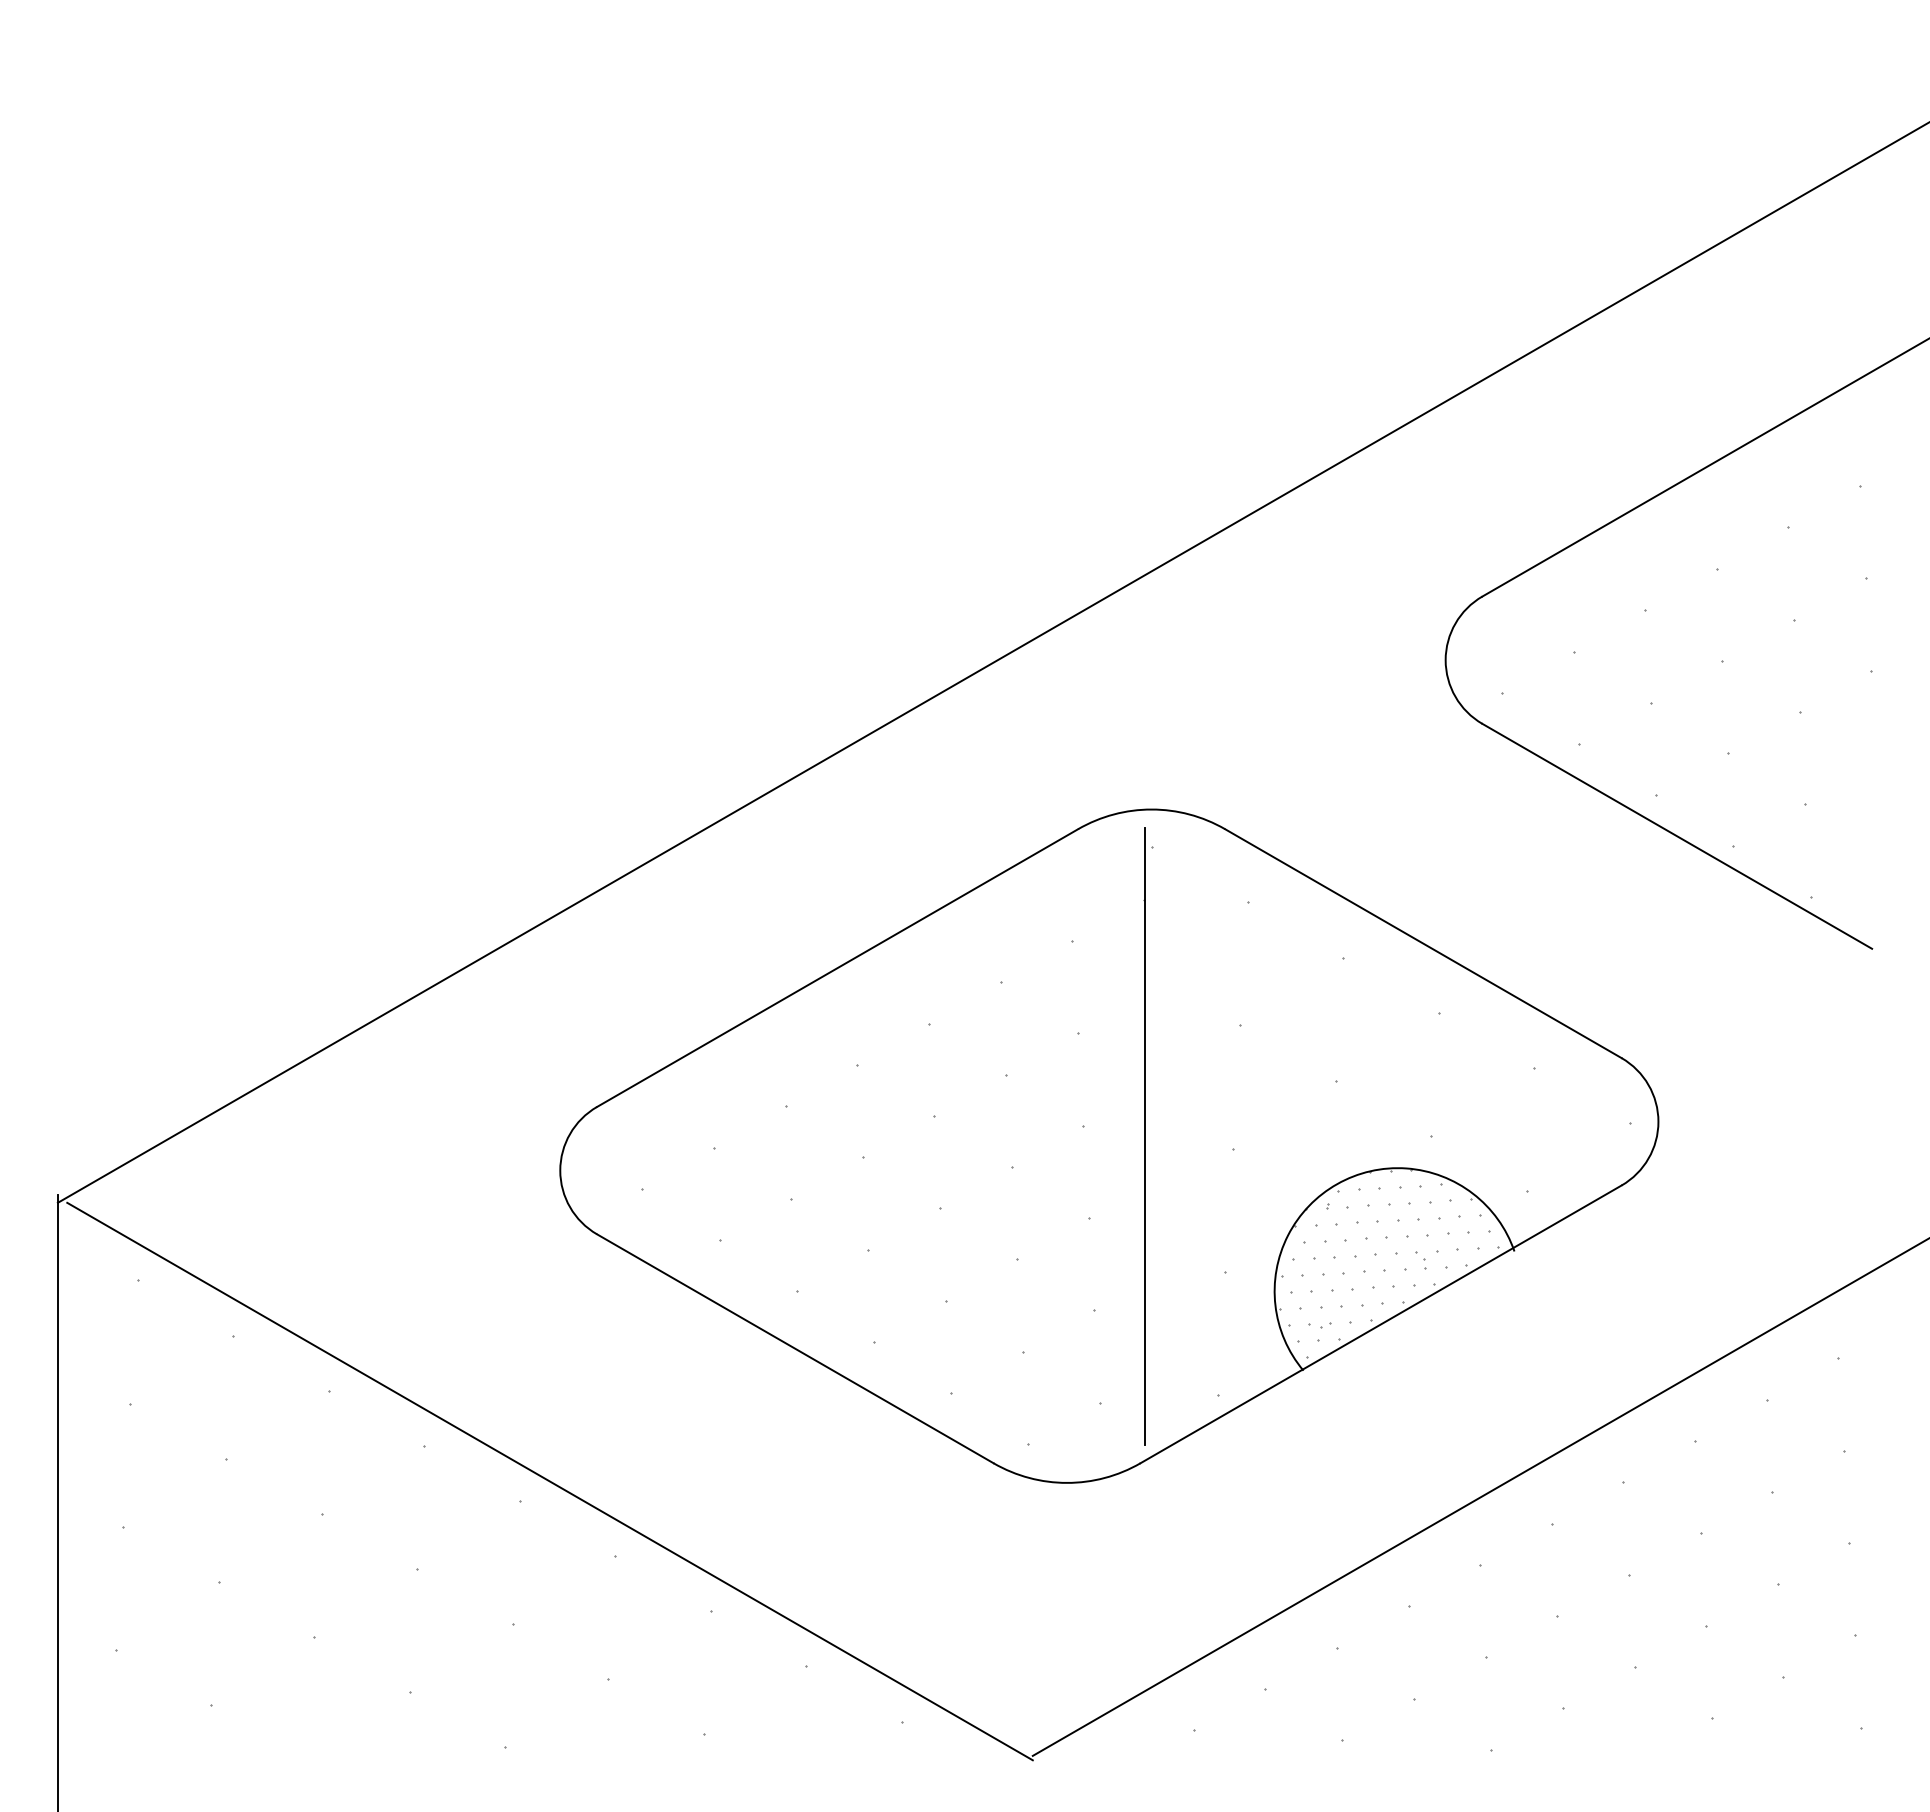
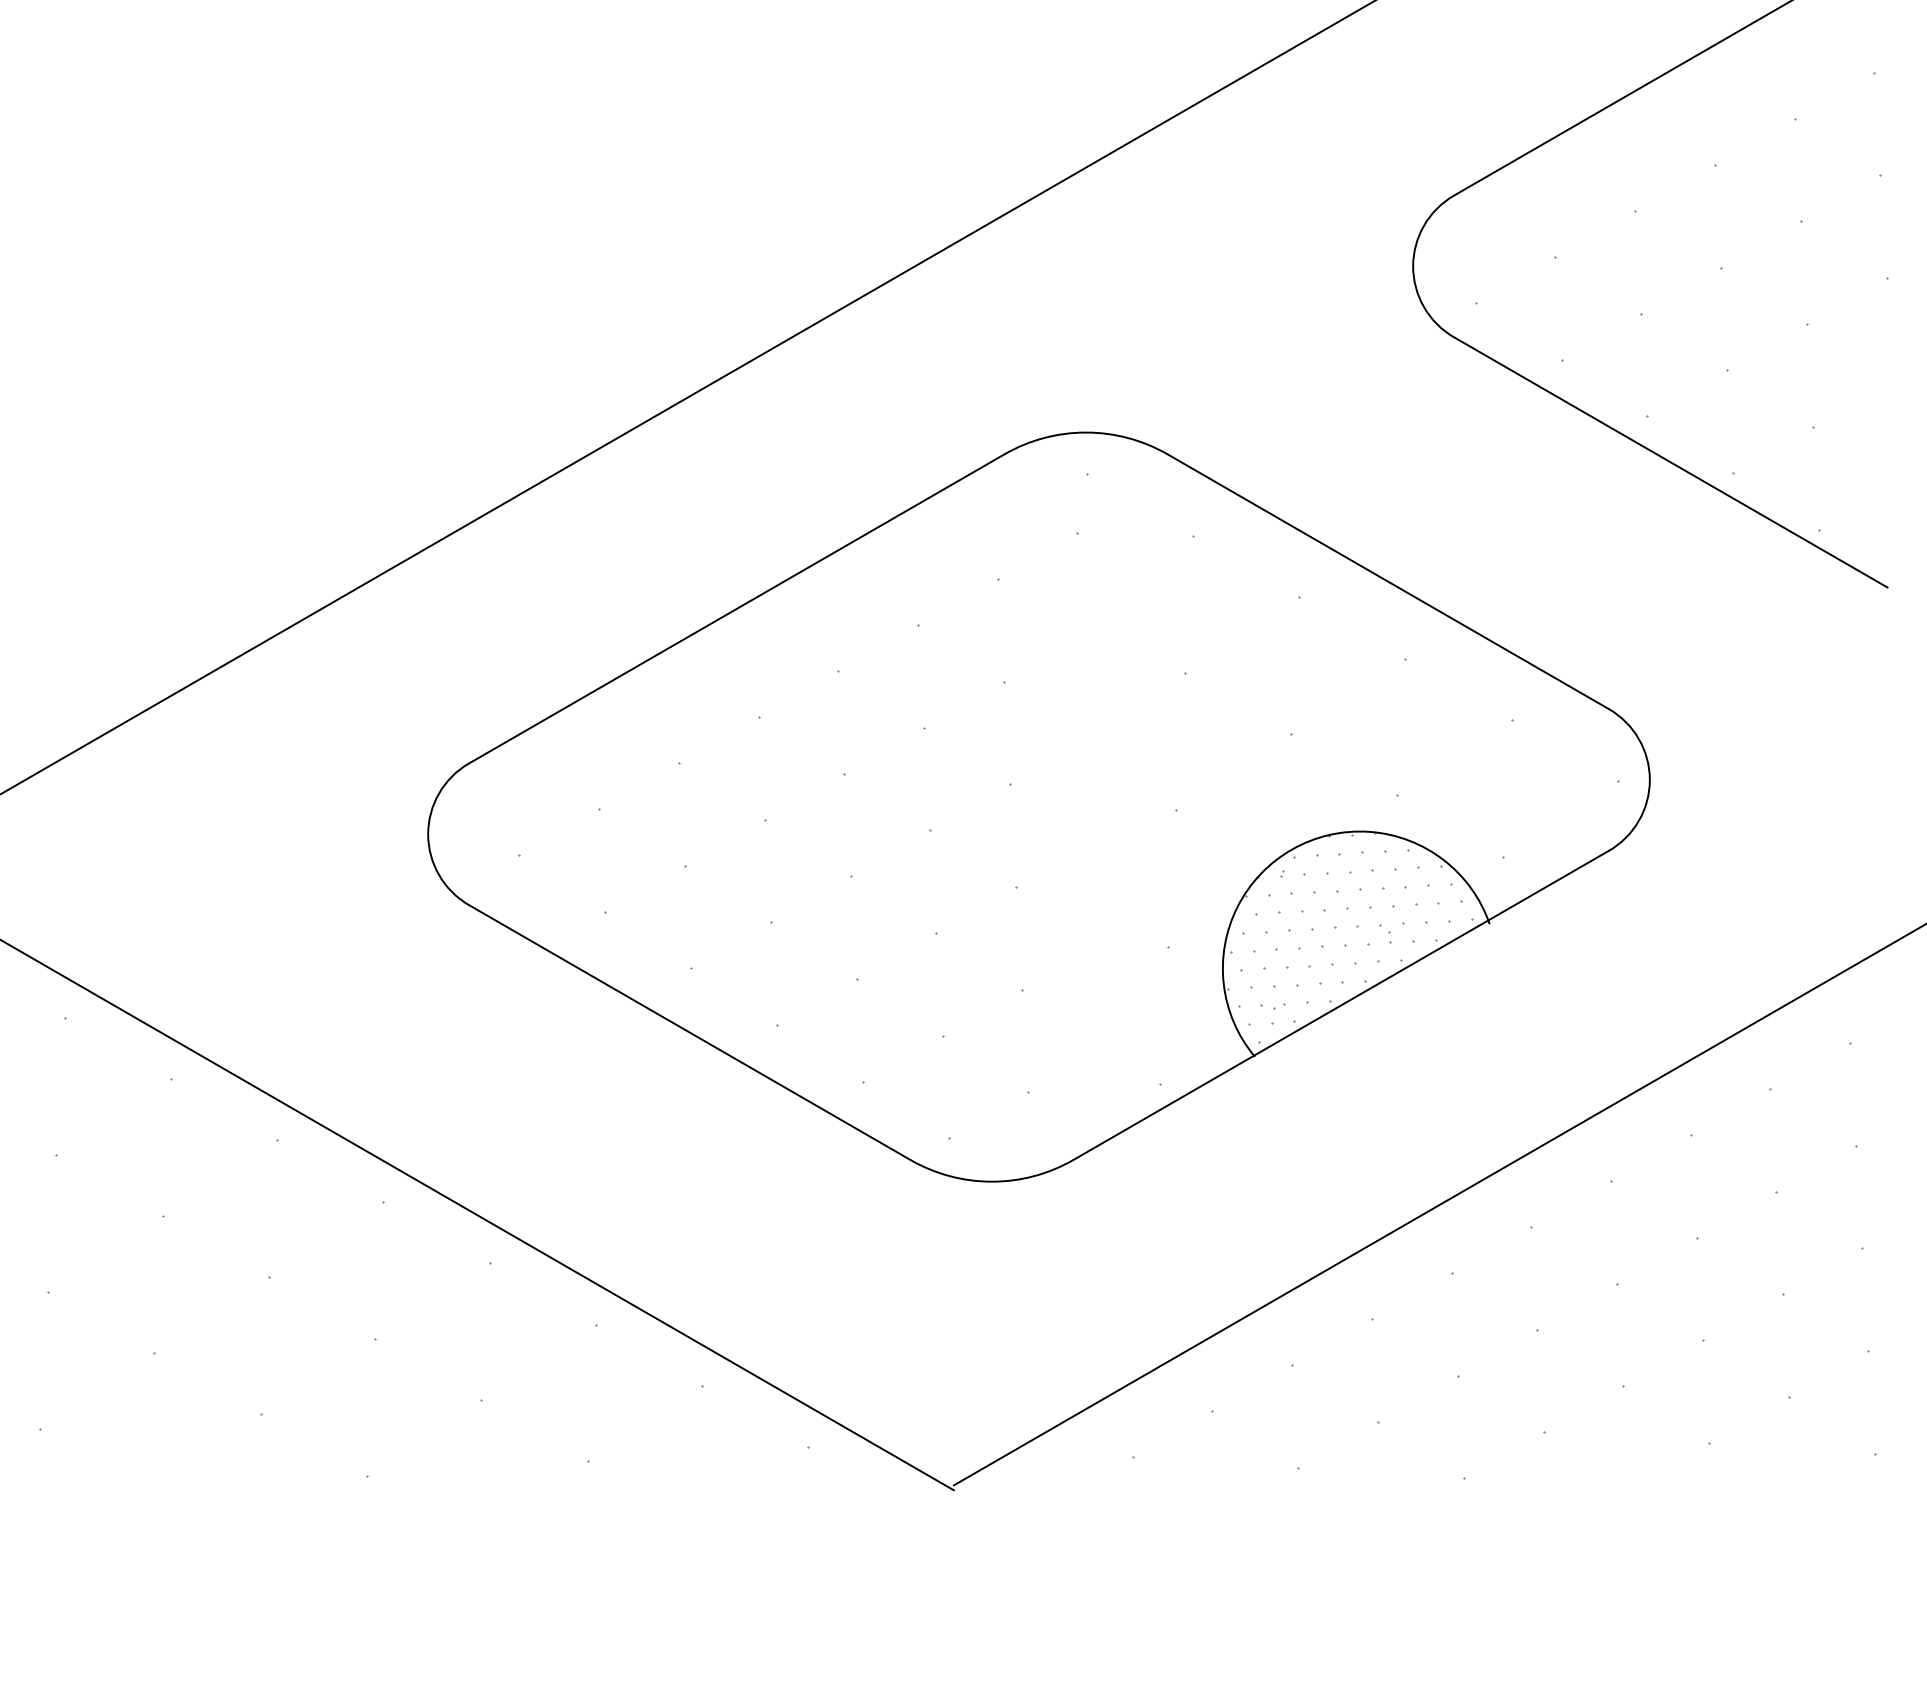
line: (1145, 1135) -> (1079, 795), removed

